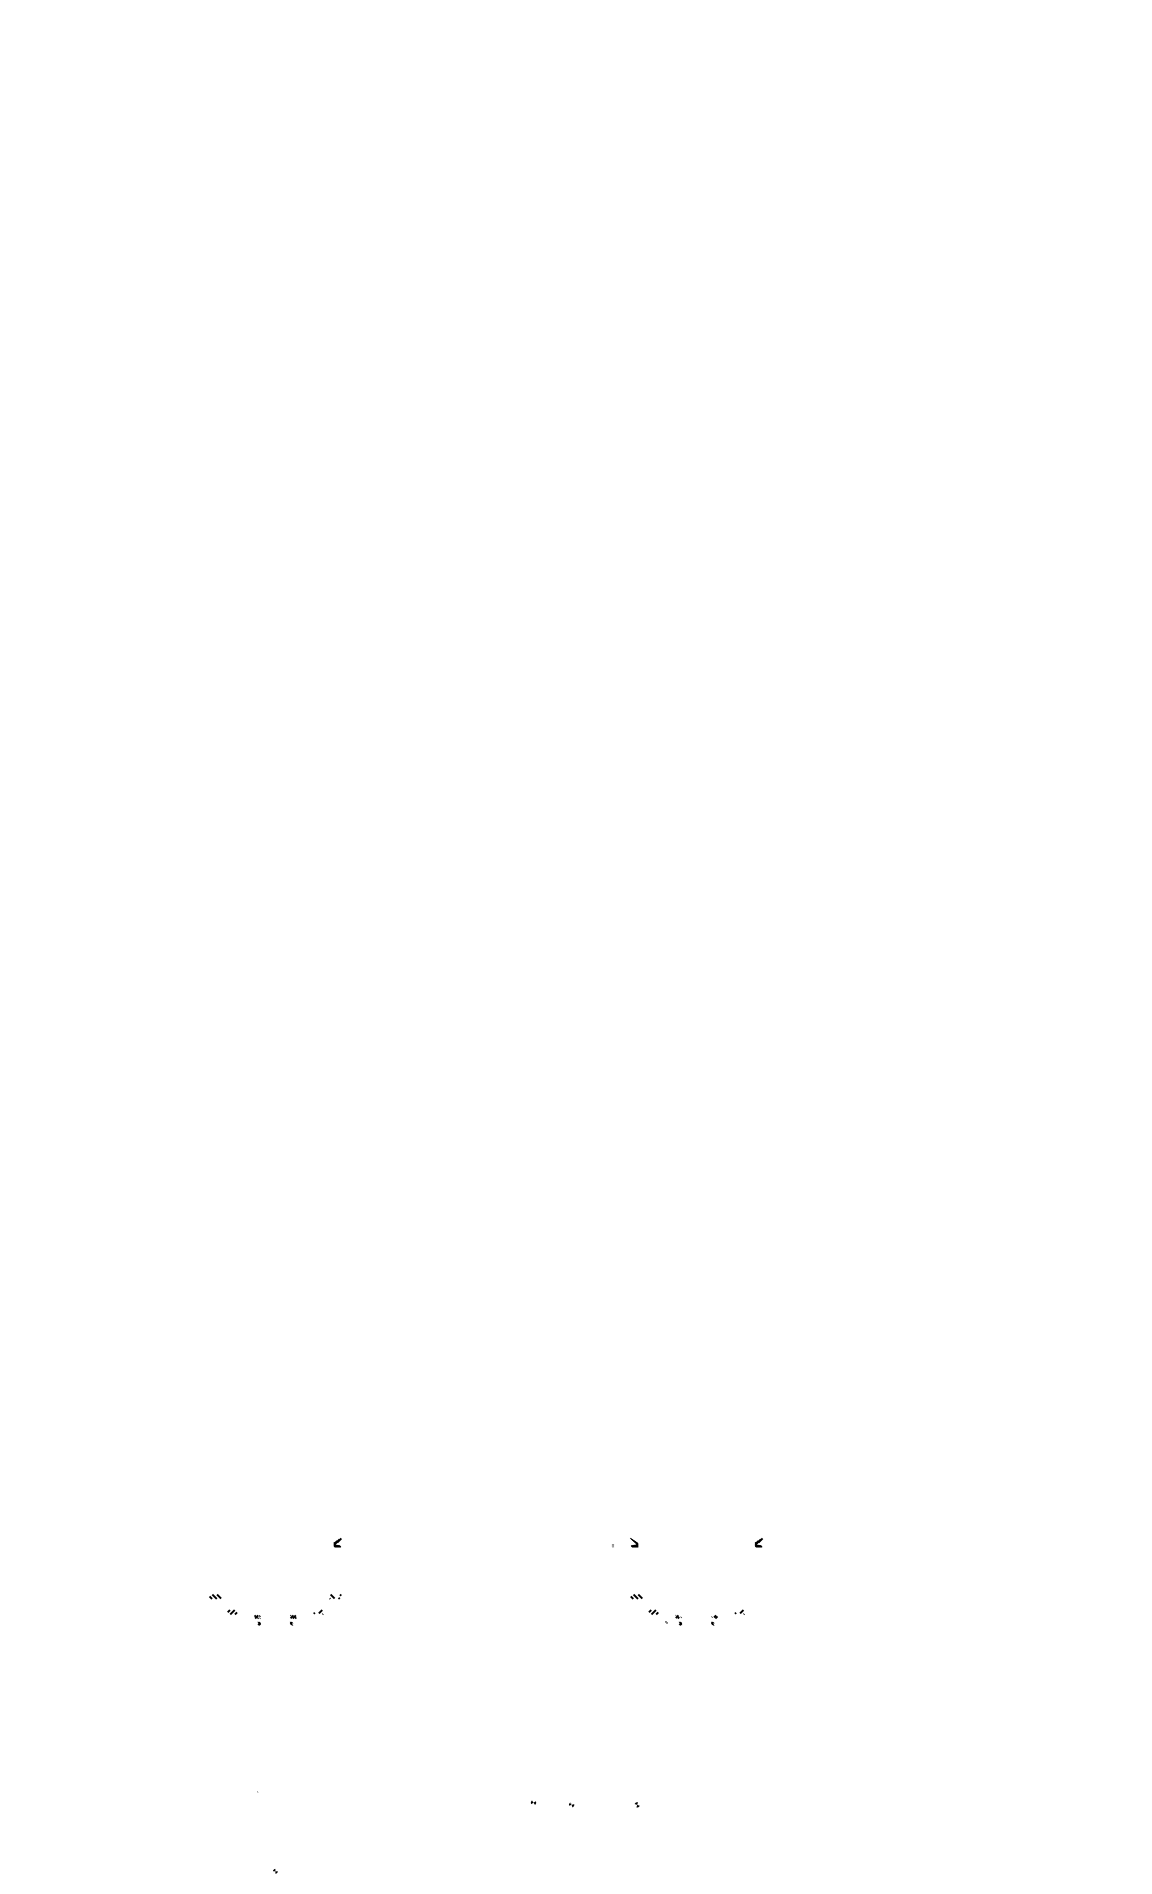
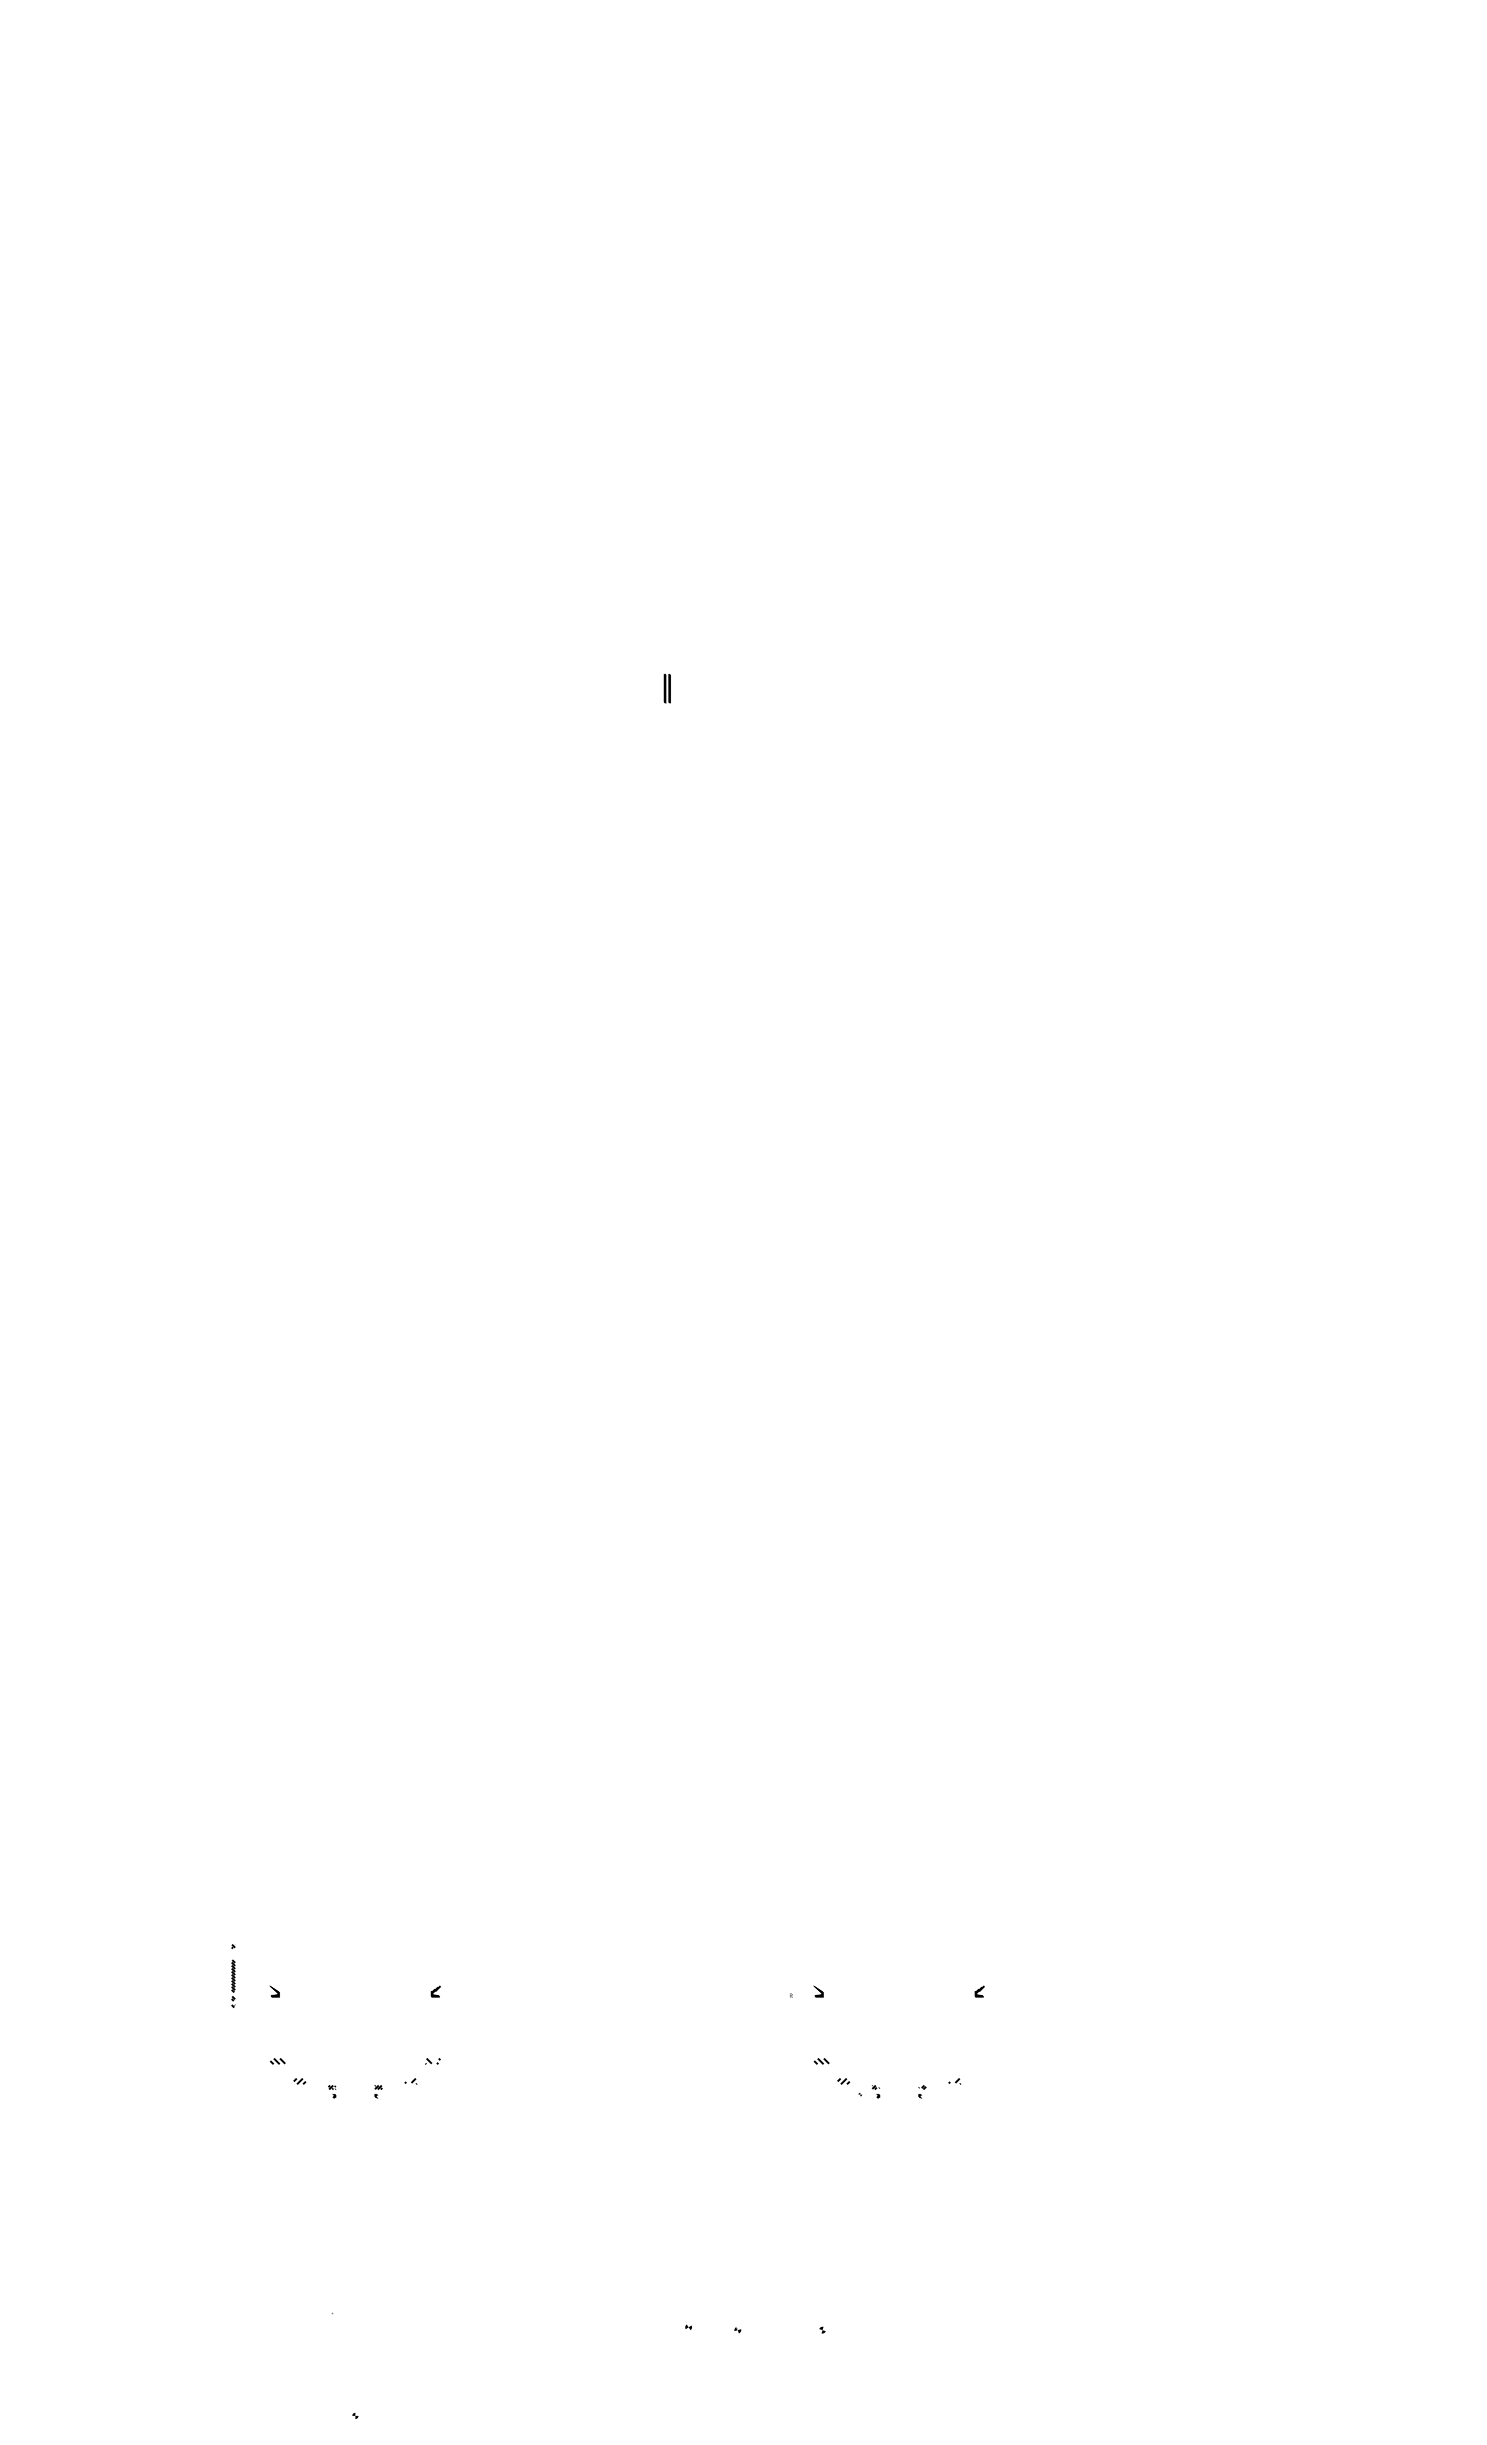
part: (516, 533) -> (666, 688), size x0.62
part: (181, 1530) -> (233, 1975), size x0.62
hatch: (212, 1542) -> (274, 1991), added

